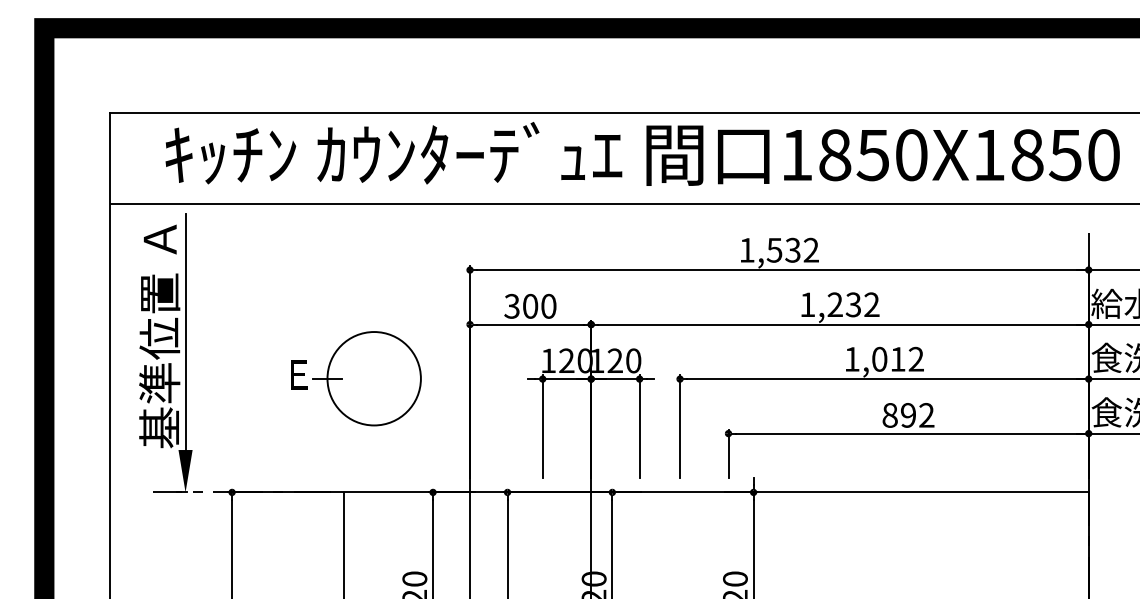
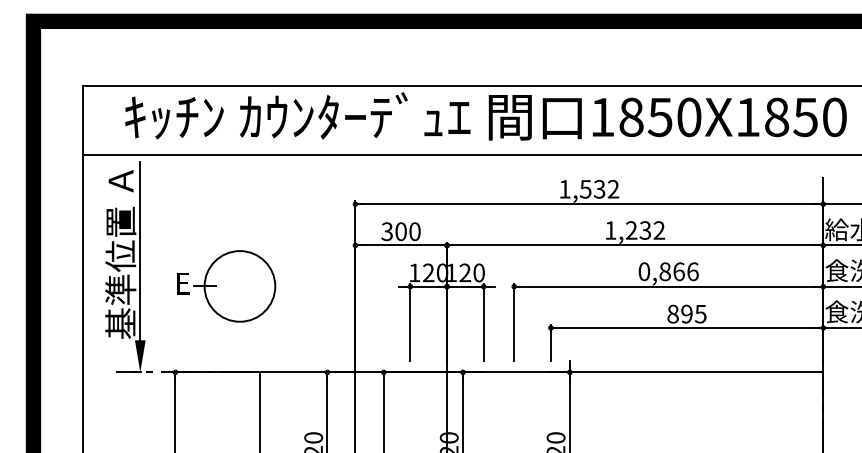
text: (884, 359) -> (668, 271), 1,012 -> 0,866
part: (356, 378) -> (226, 286), moved
text: (926, 414) -> (700, 313), 892 -> 895

